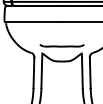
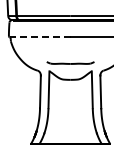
line: (33, 21) -> (39, 37), solid -> dashed

